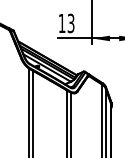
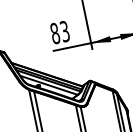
text: (61, 23) -> (54, 33), 13 -> 83

